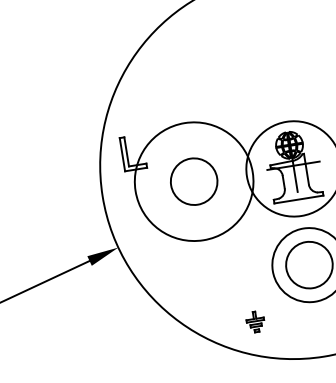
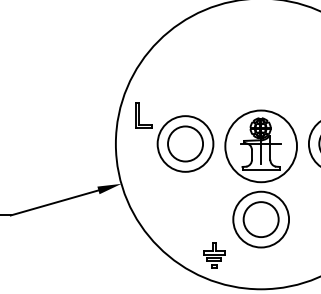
circle: (194, 181) -> (185, 143), size x0.62
part: (255, 322) -> (214, 255), size x1.67

